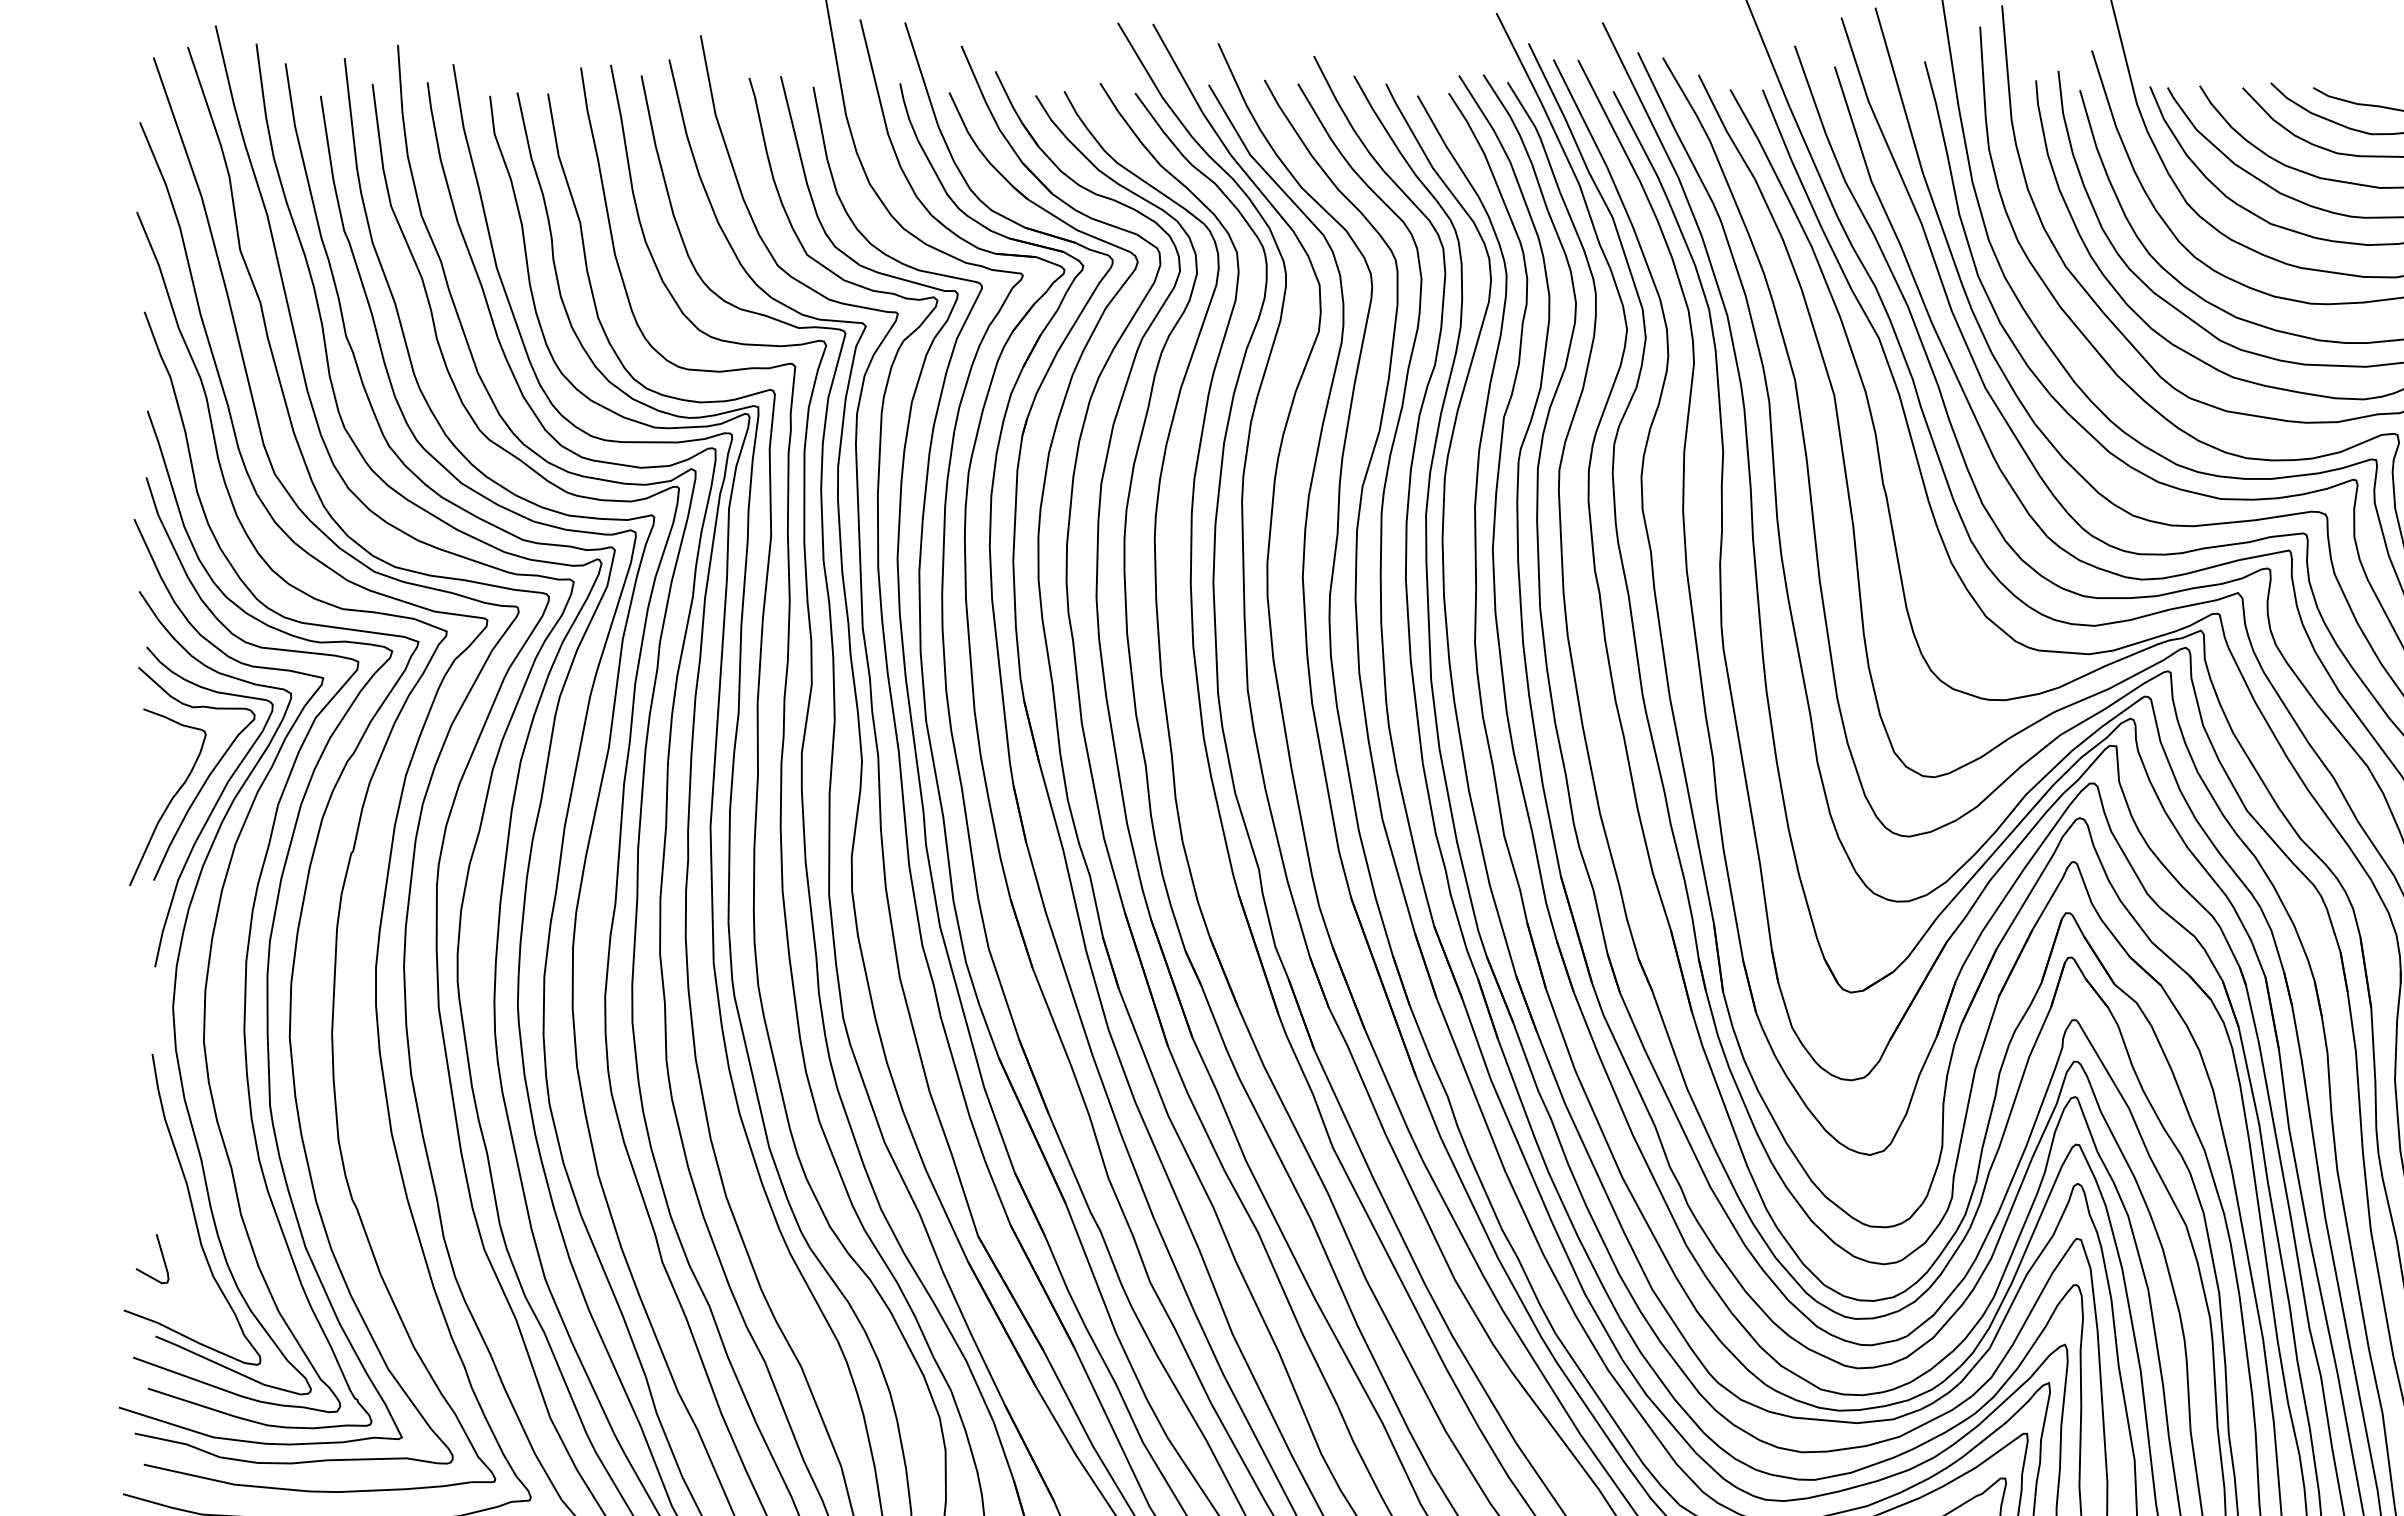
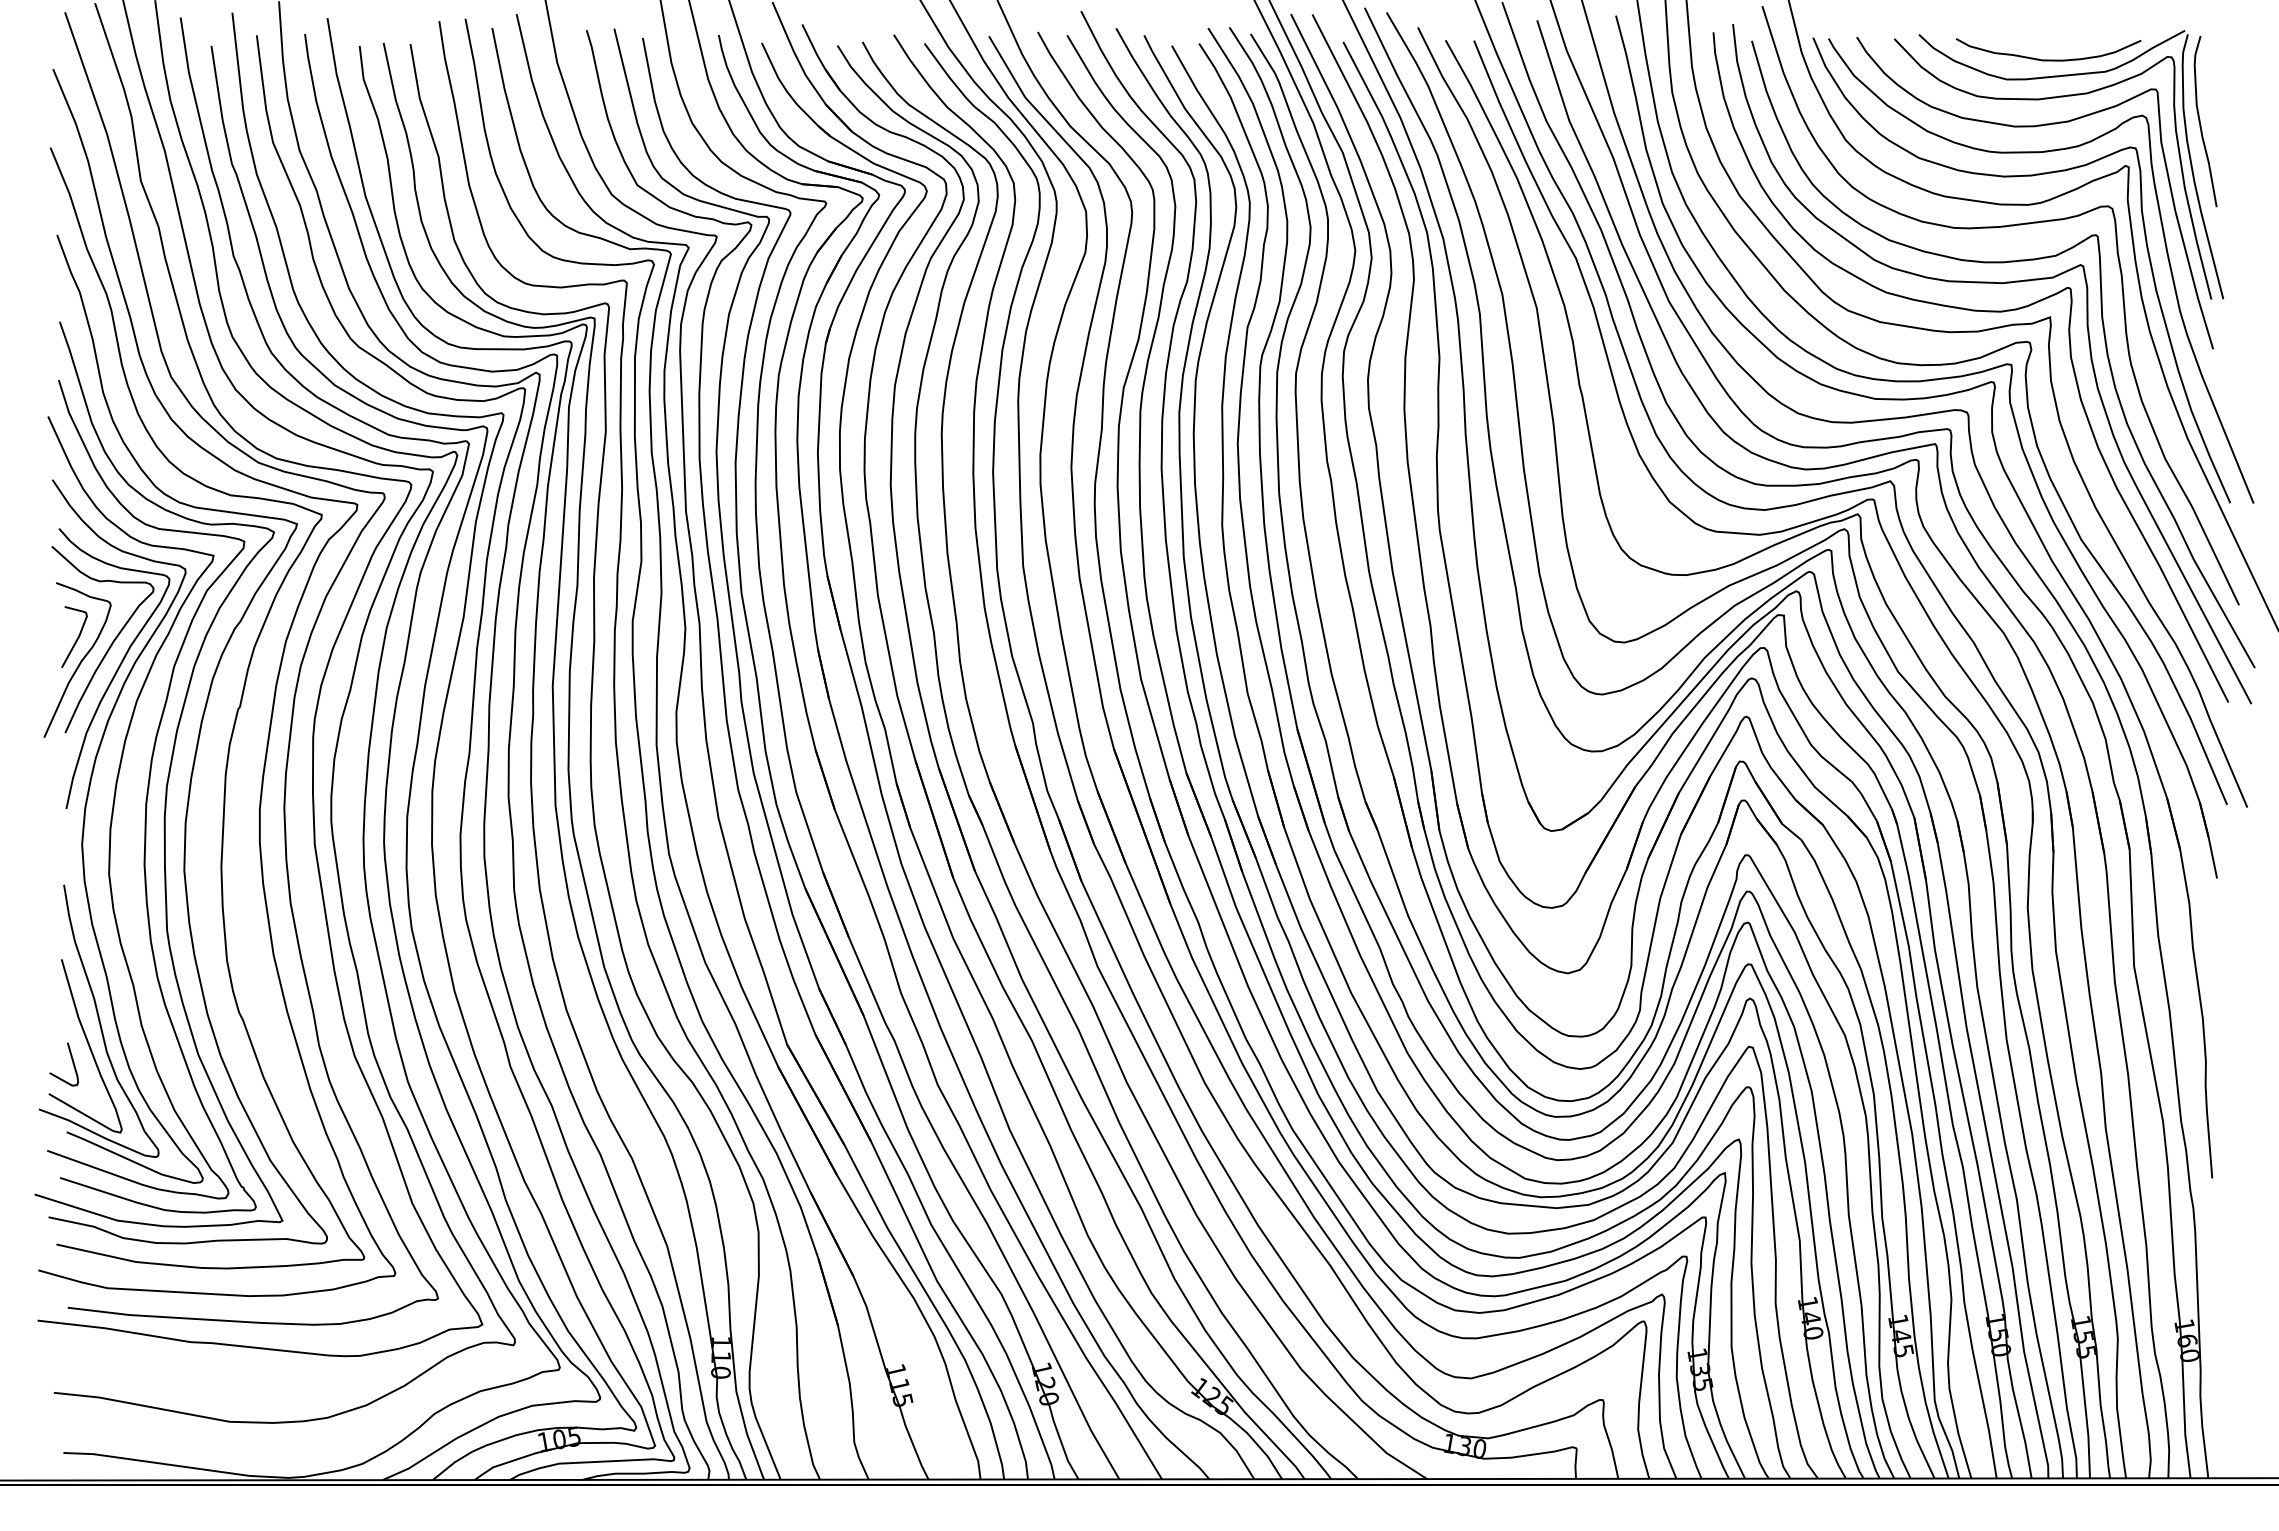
curve: (166, 772) -> (76, 638), added
curve: (179, 1236) -> (87, 1044), added

